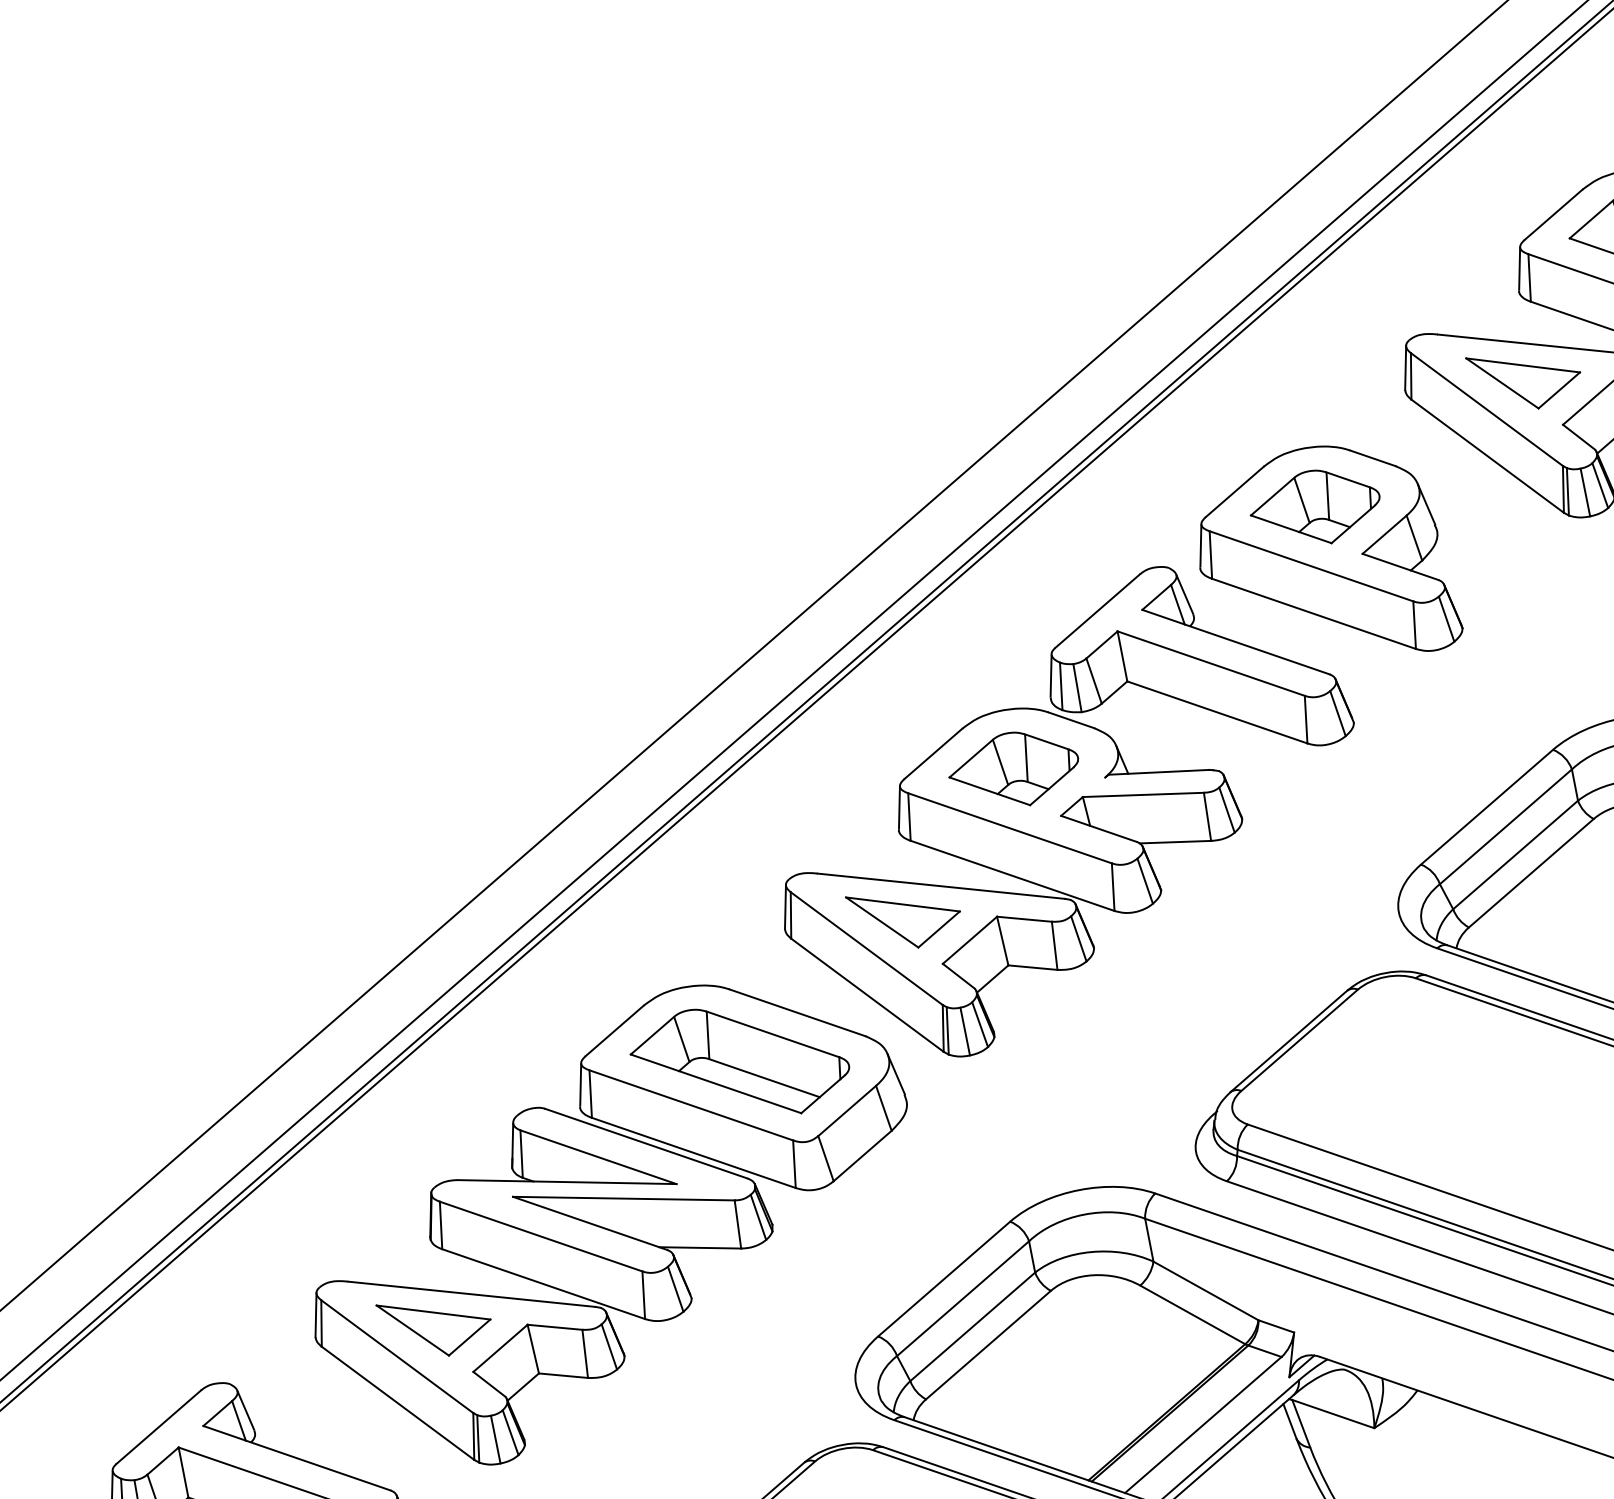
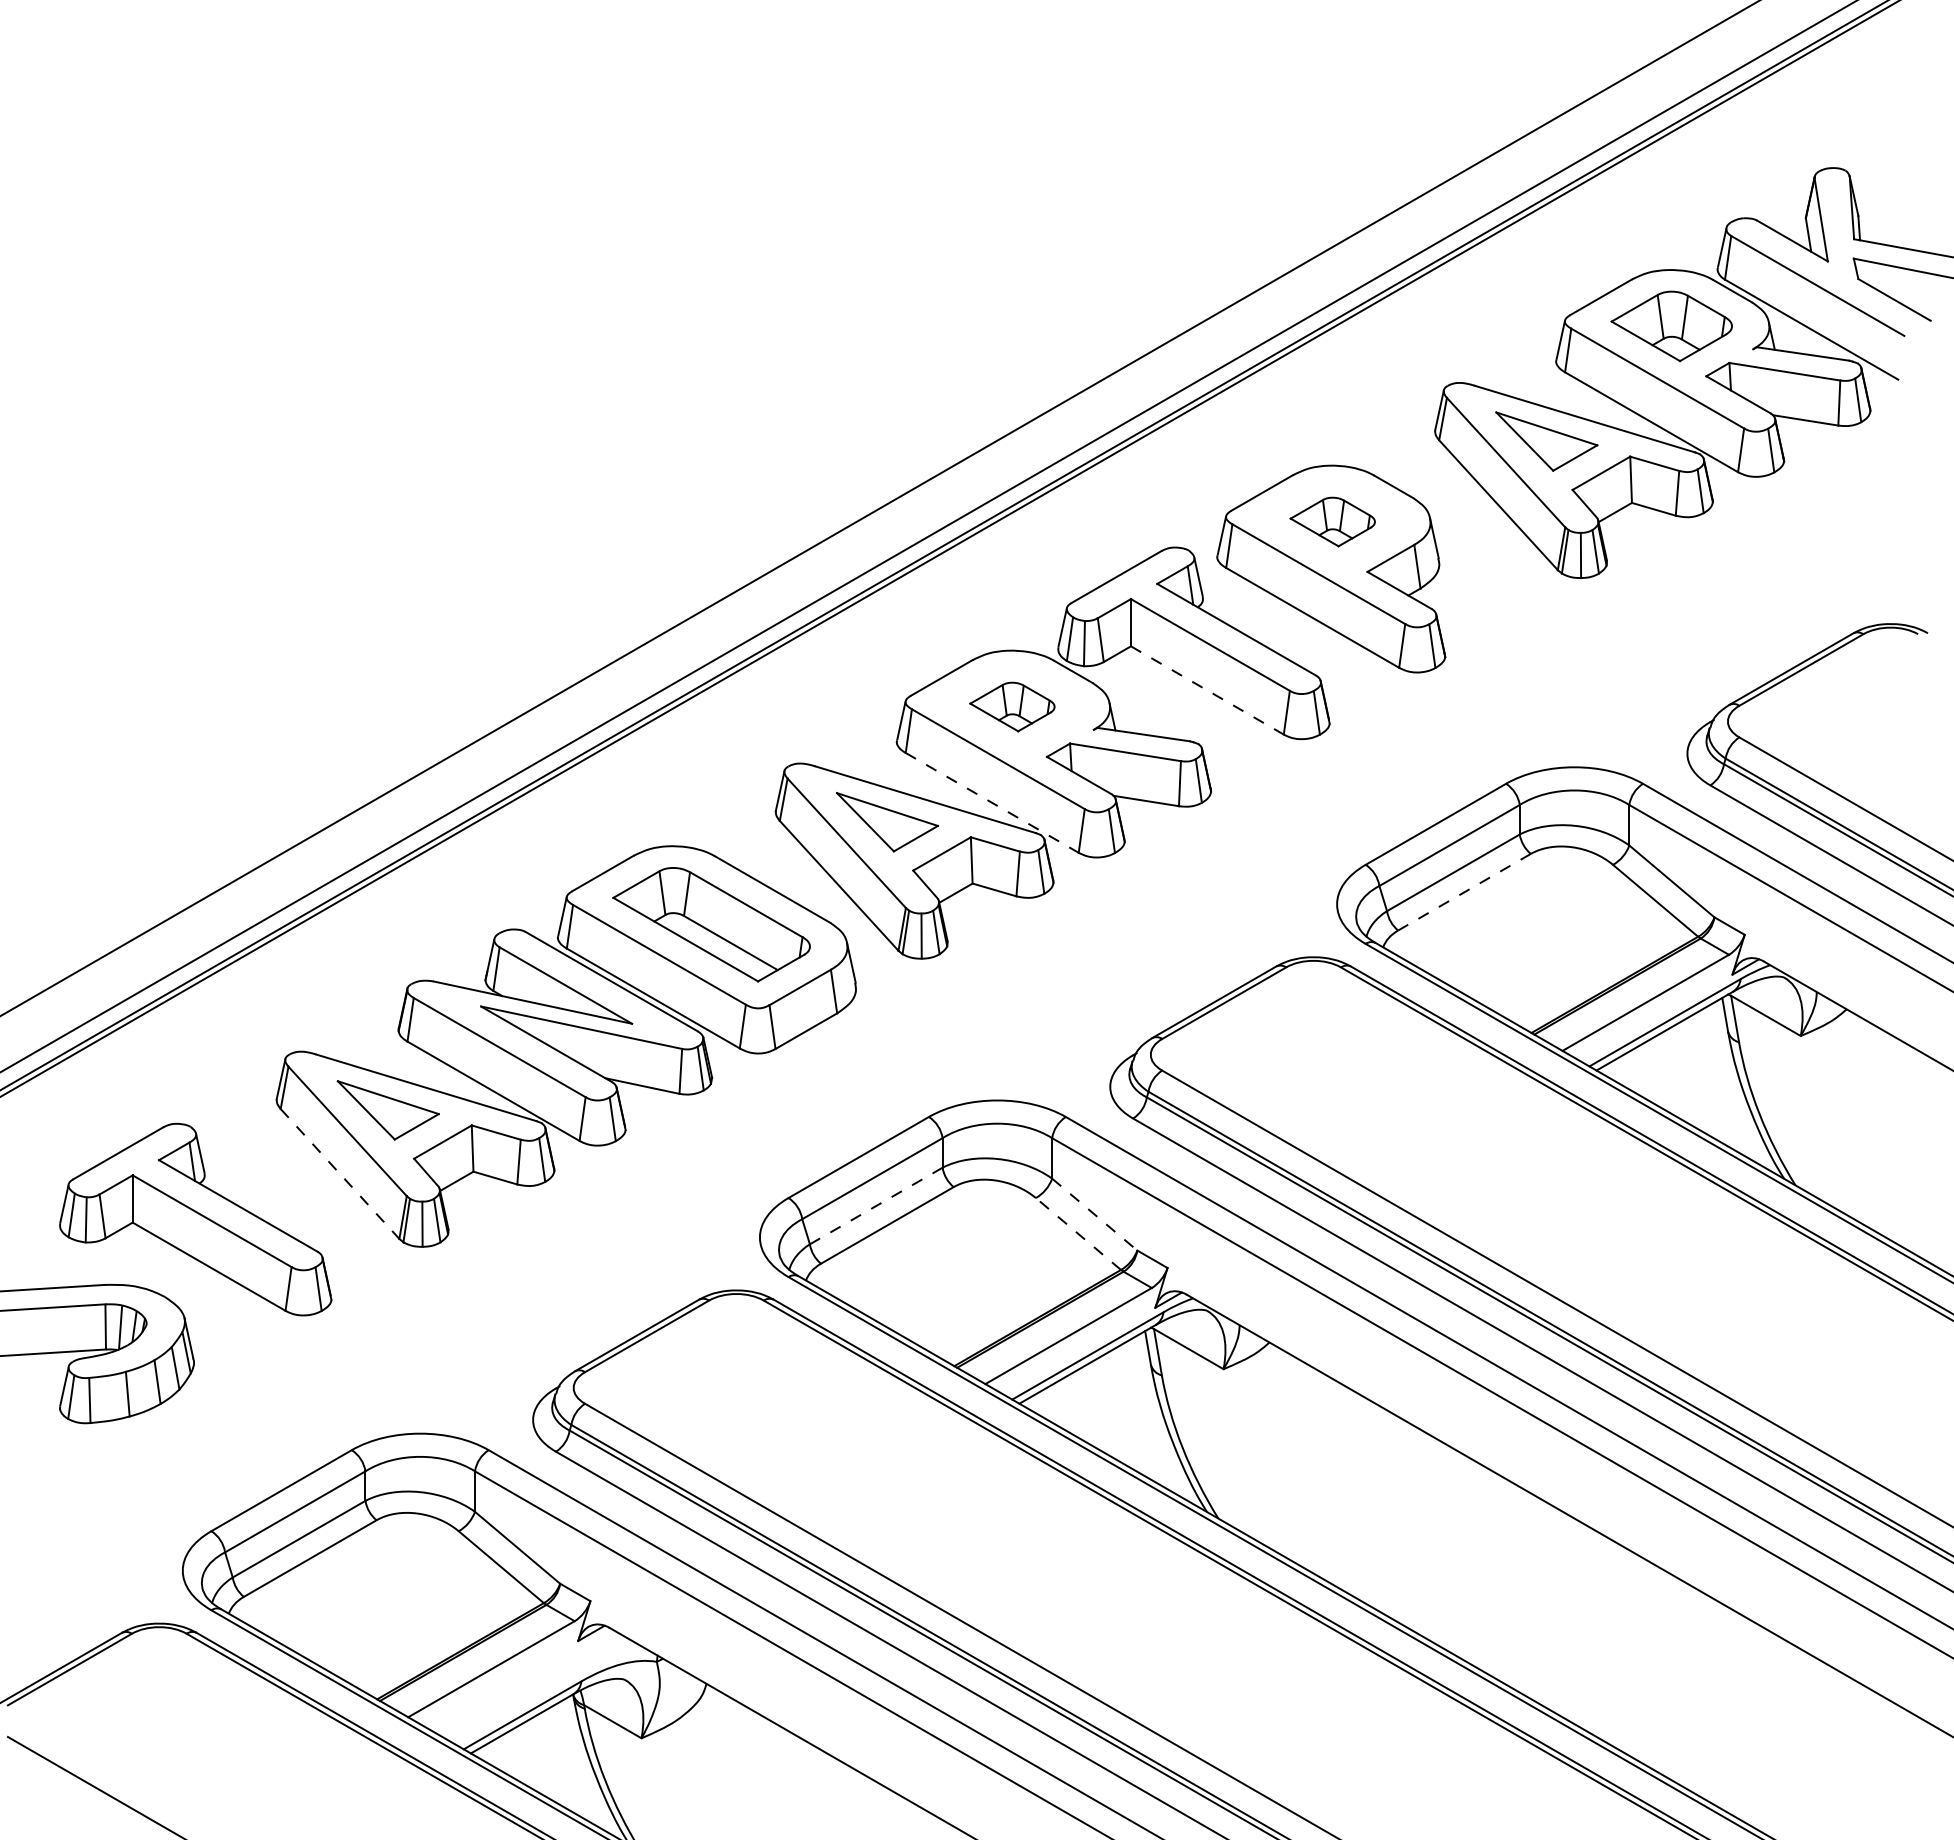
part: (1315, 507) -> (1332, 521), size x0.7
line: (1217, 712) -> (1207, 690), solid -> dashed
part: (1014, 769) -> (1012, 706), size x0.7
line: (1531, 873) -> (1464, 892), solid -> dashed
line: (1012, 875) -> (992, 802), solid -> dashed
line: (1205, 1290) -> (1094, 1214), solid -> dashed
line: (1192, 1315) -> (1078, 1234), solid -> dashed
line: (973, 1327) -> (876, 1206), solid -> dashed
line: (398, 1402) -> (340, 1173), solid -> dashed

